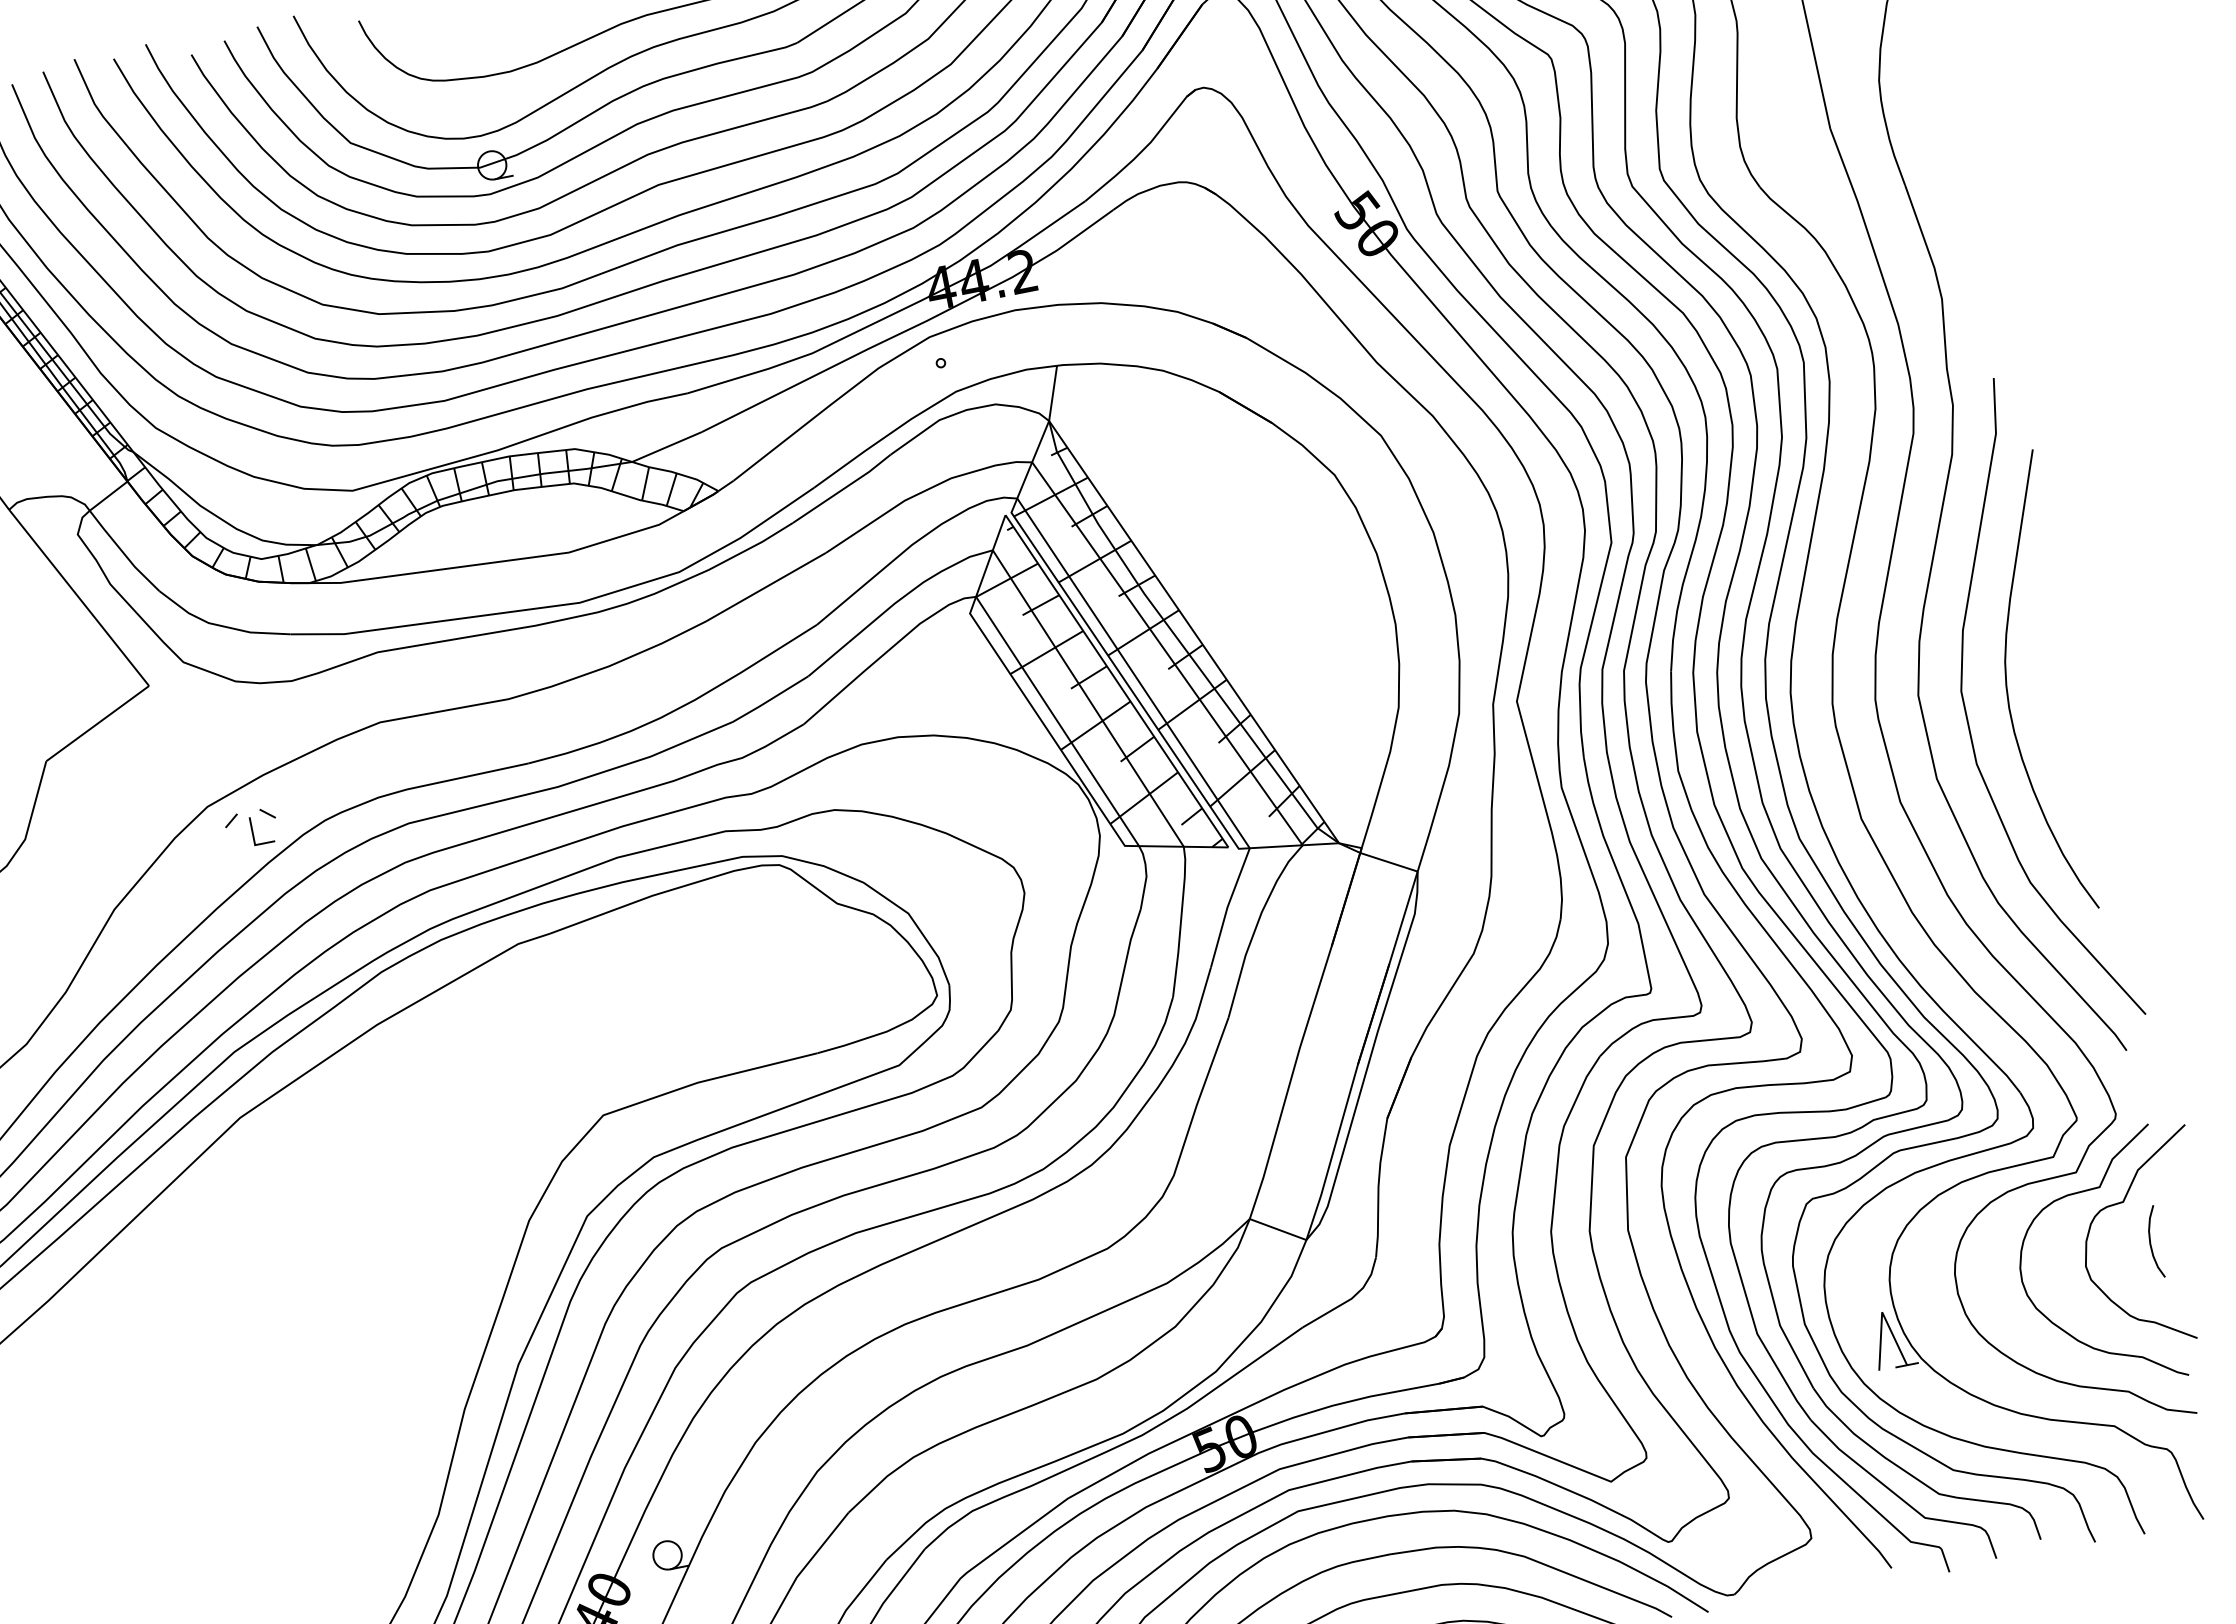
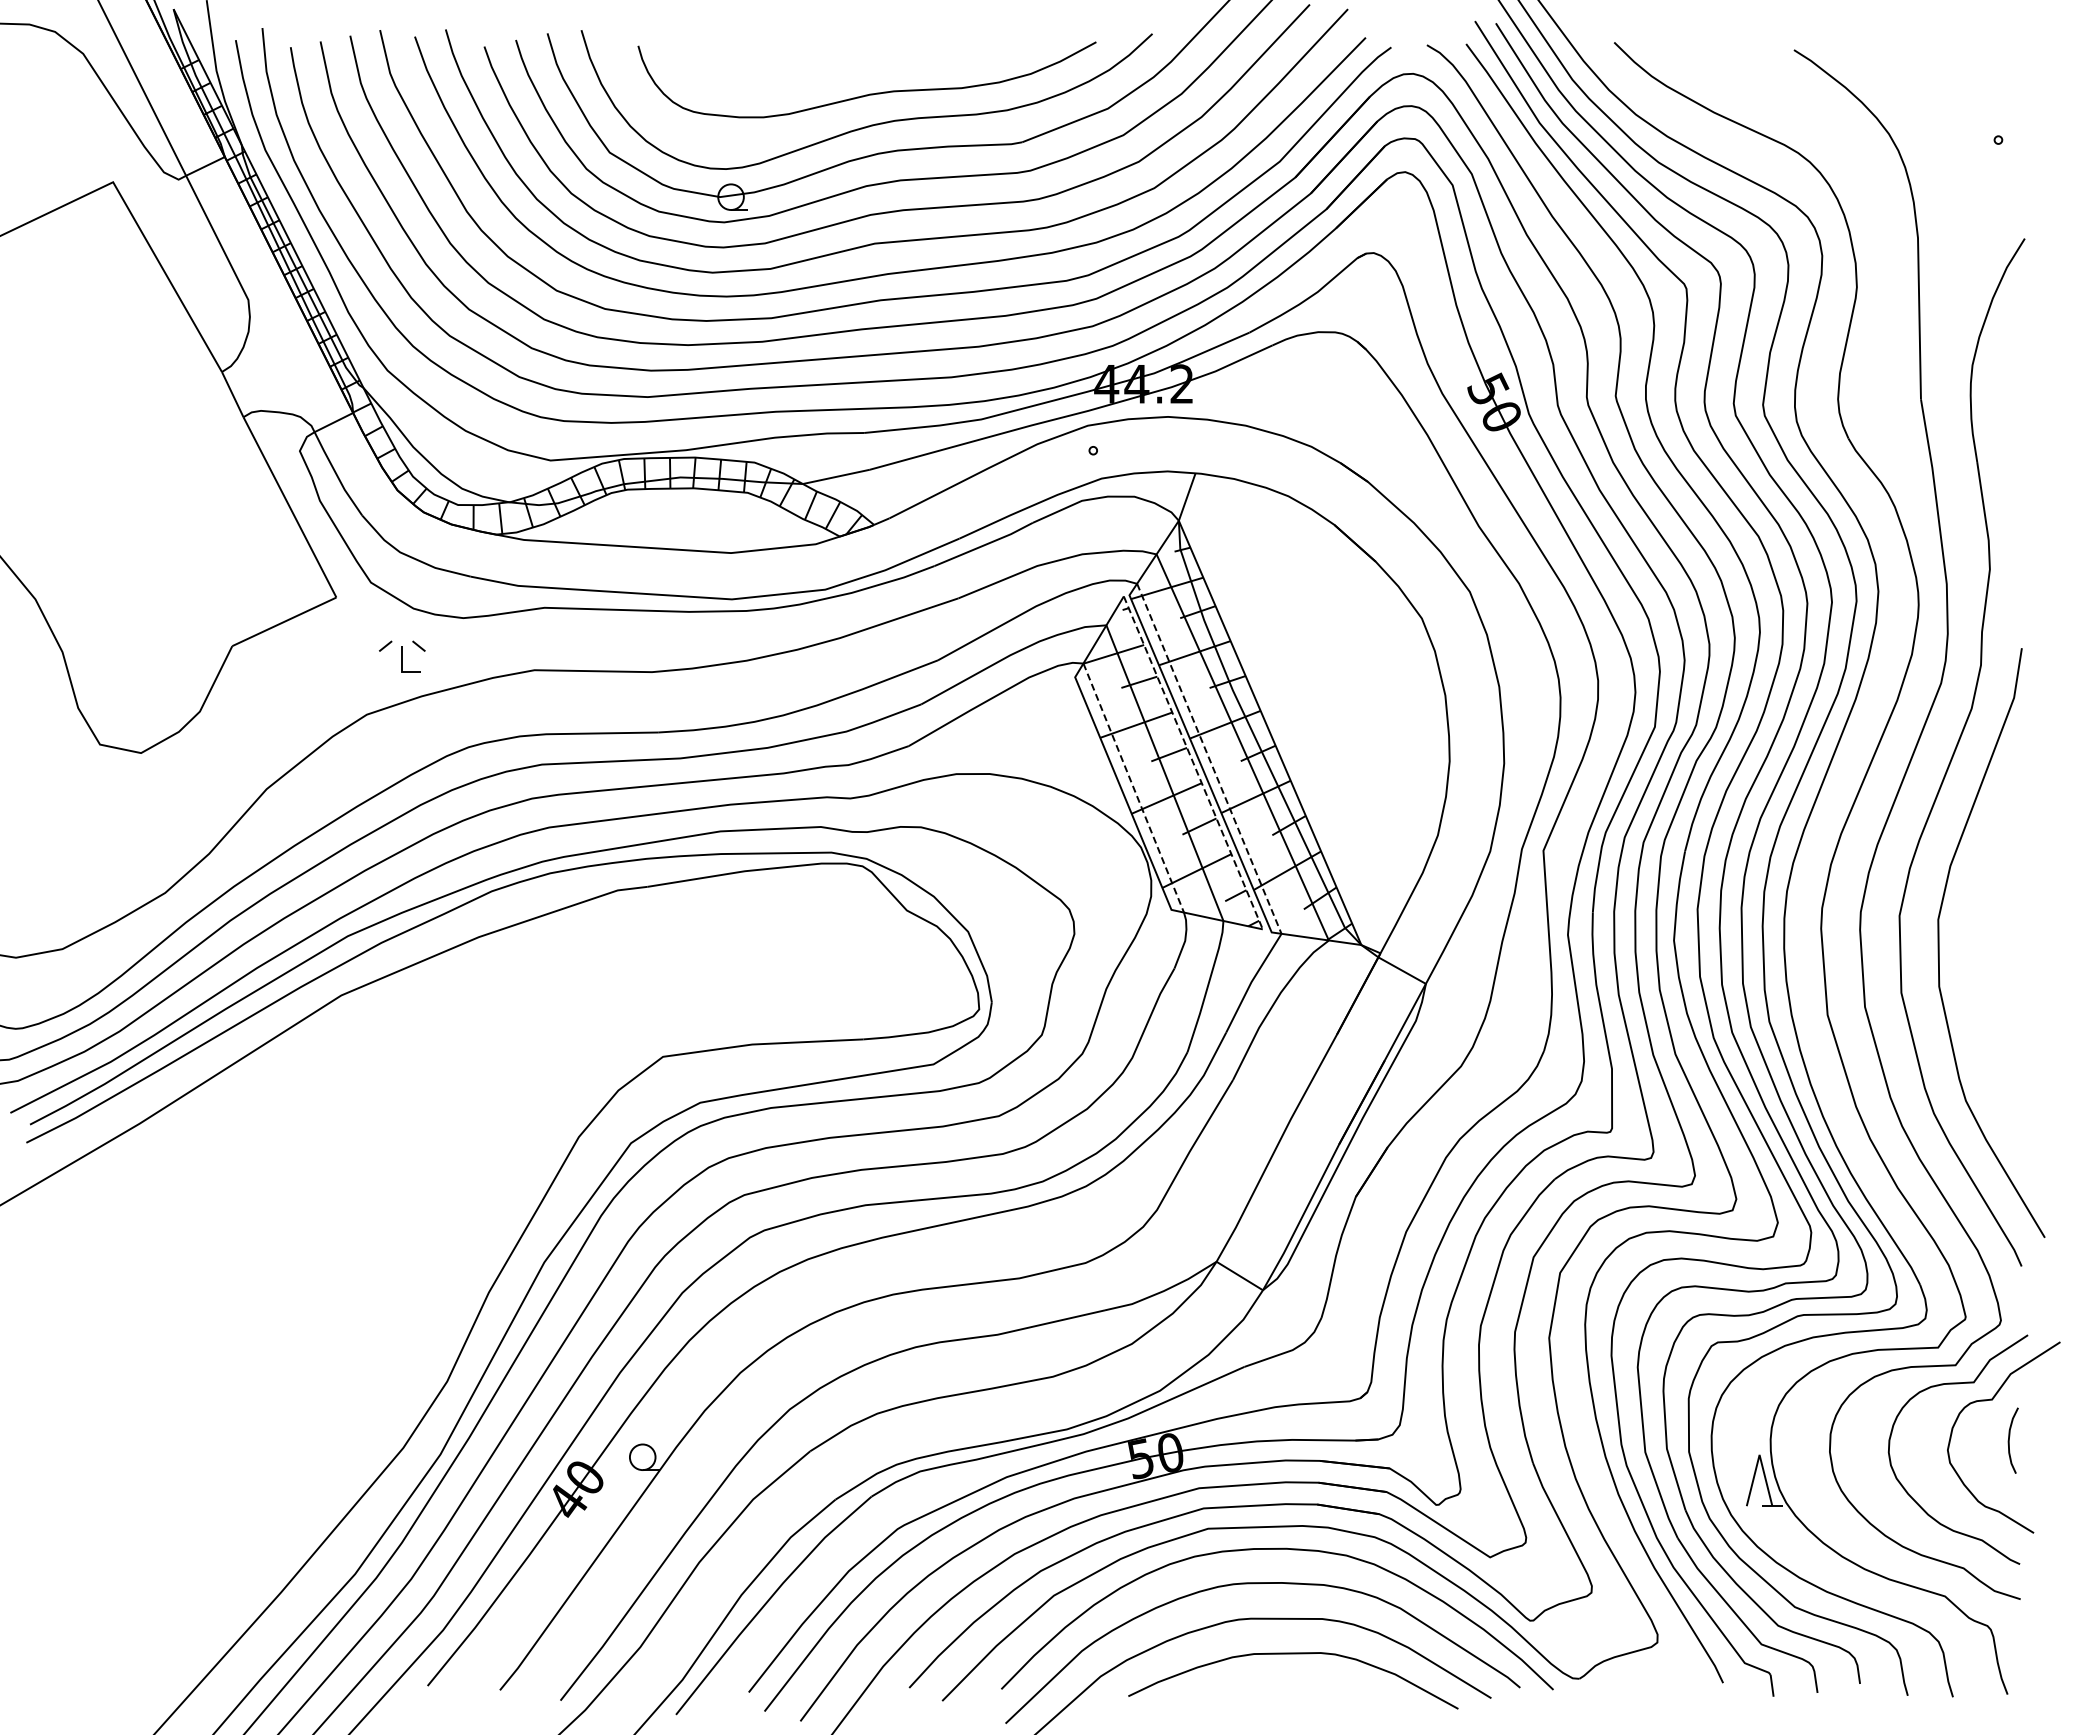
line: (1133, 674) -> (1209, 759), solid -> dashed
line: (1117, 681) -> (1193, 763), solid -> dashed
curve: (2007, 685) -> (1980, 922), removed
line: (1057, 722) -> (1133, 788), solid -> dashed
part: (252, 828) -> (402, 656), moved

